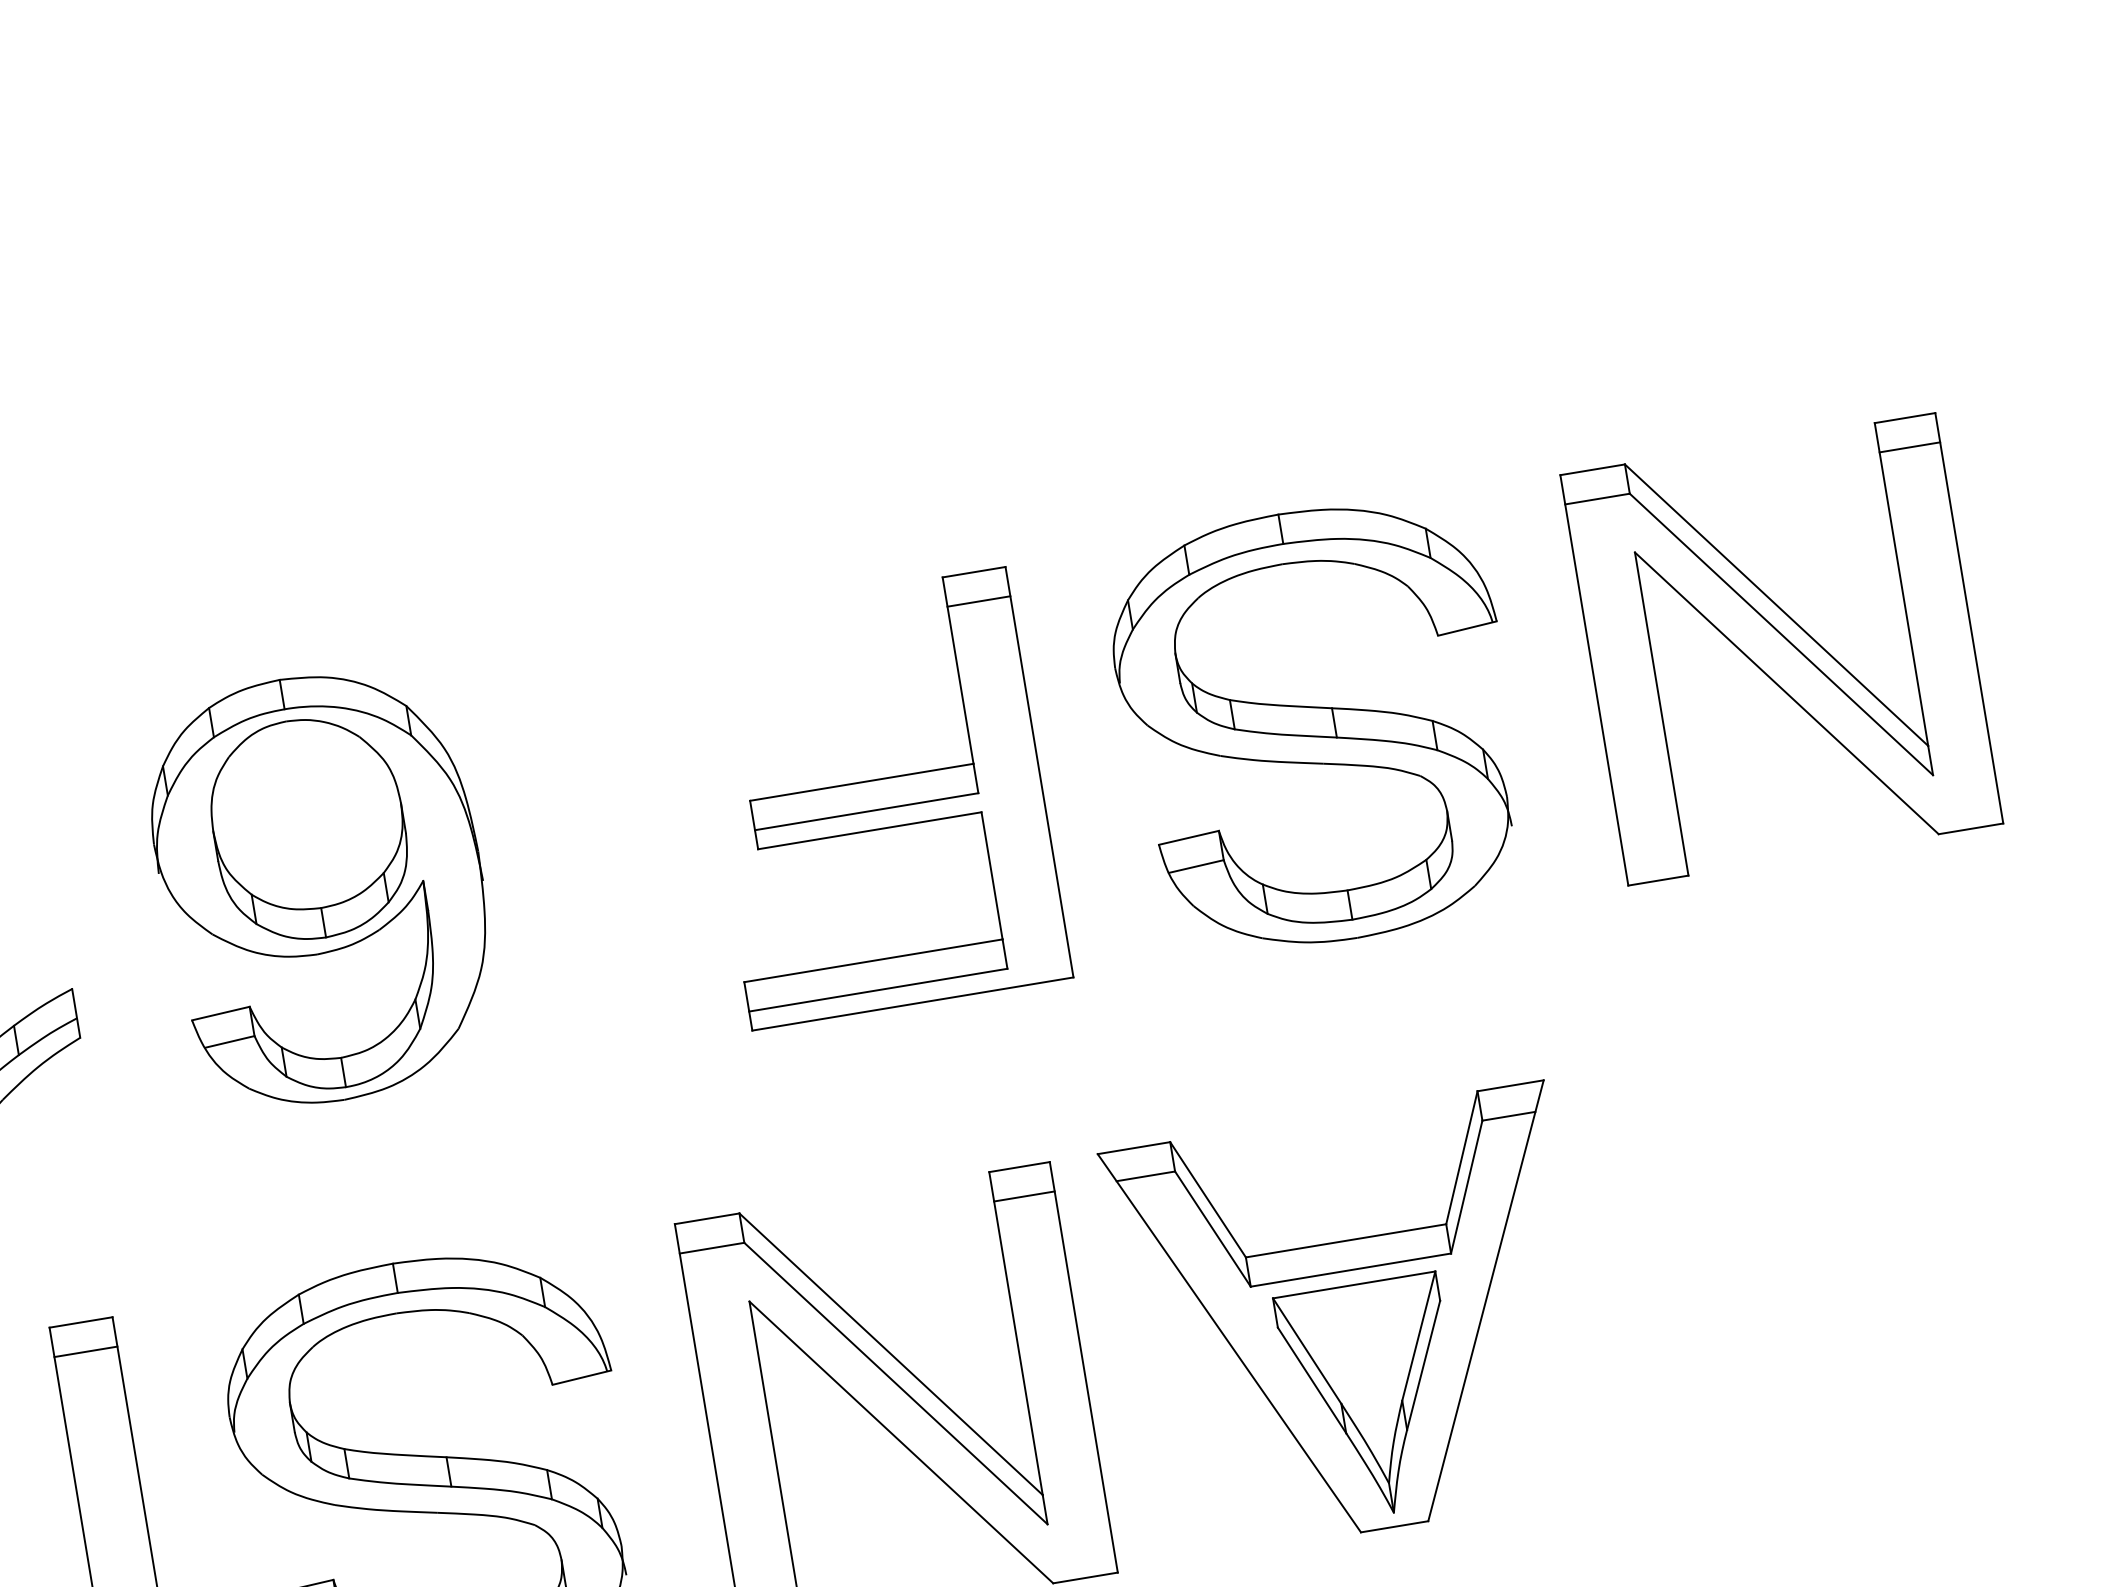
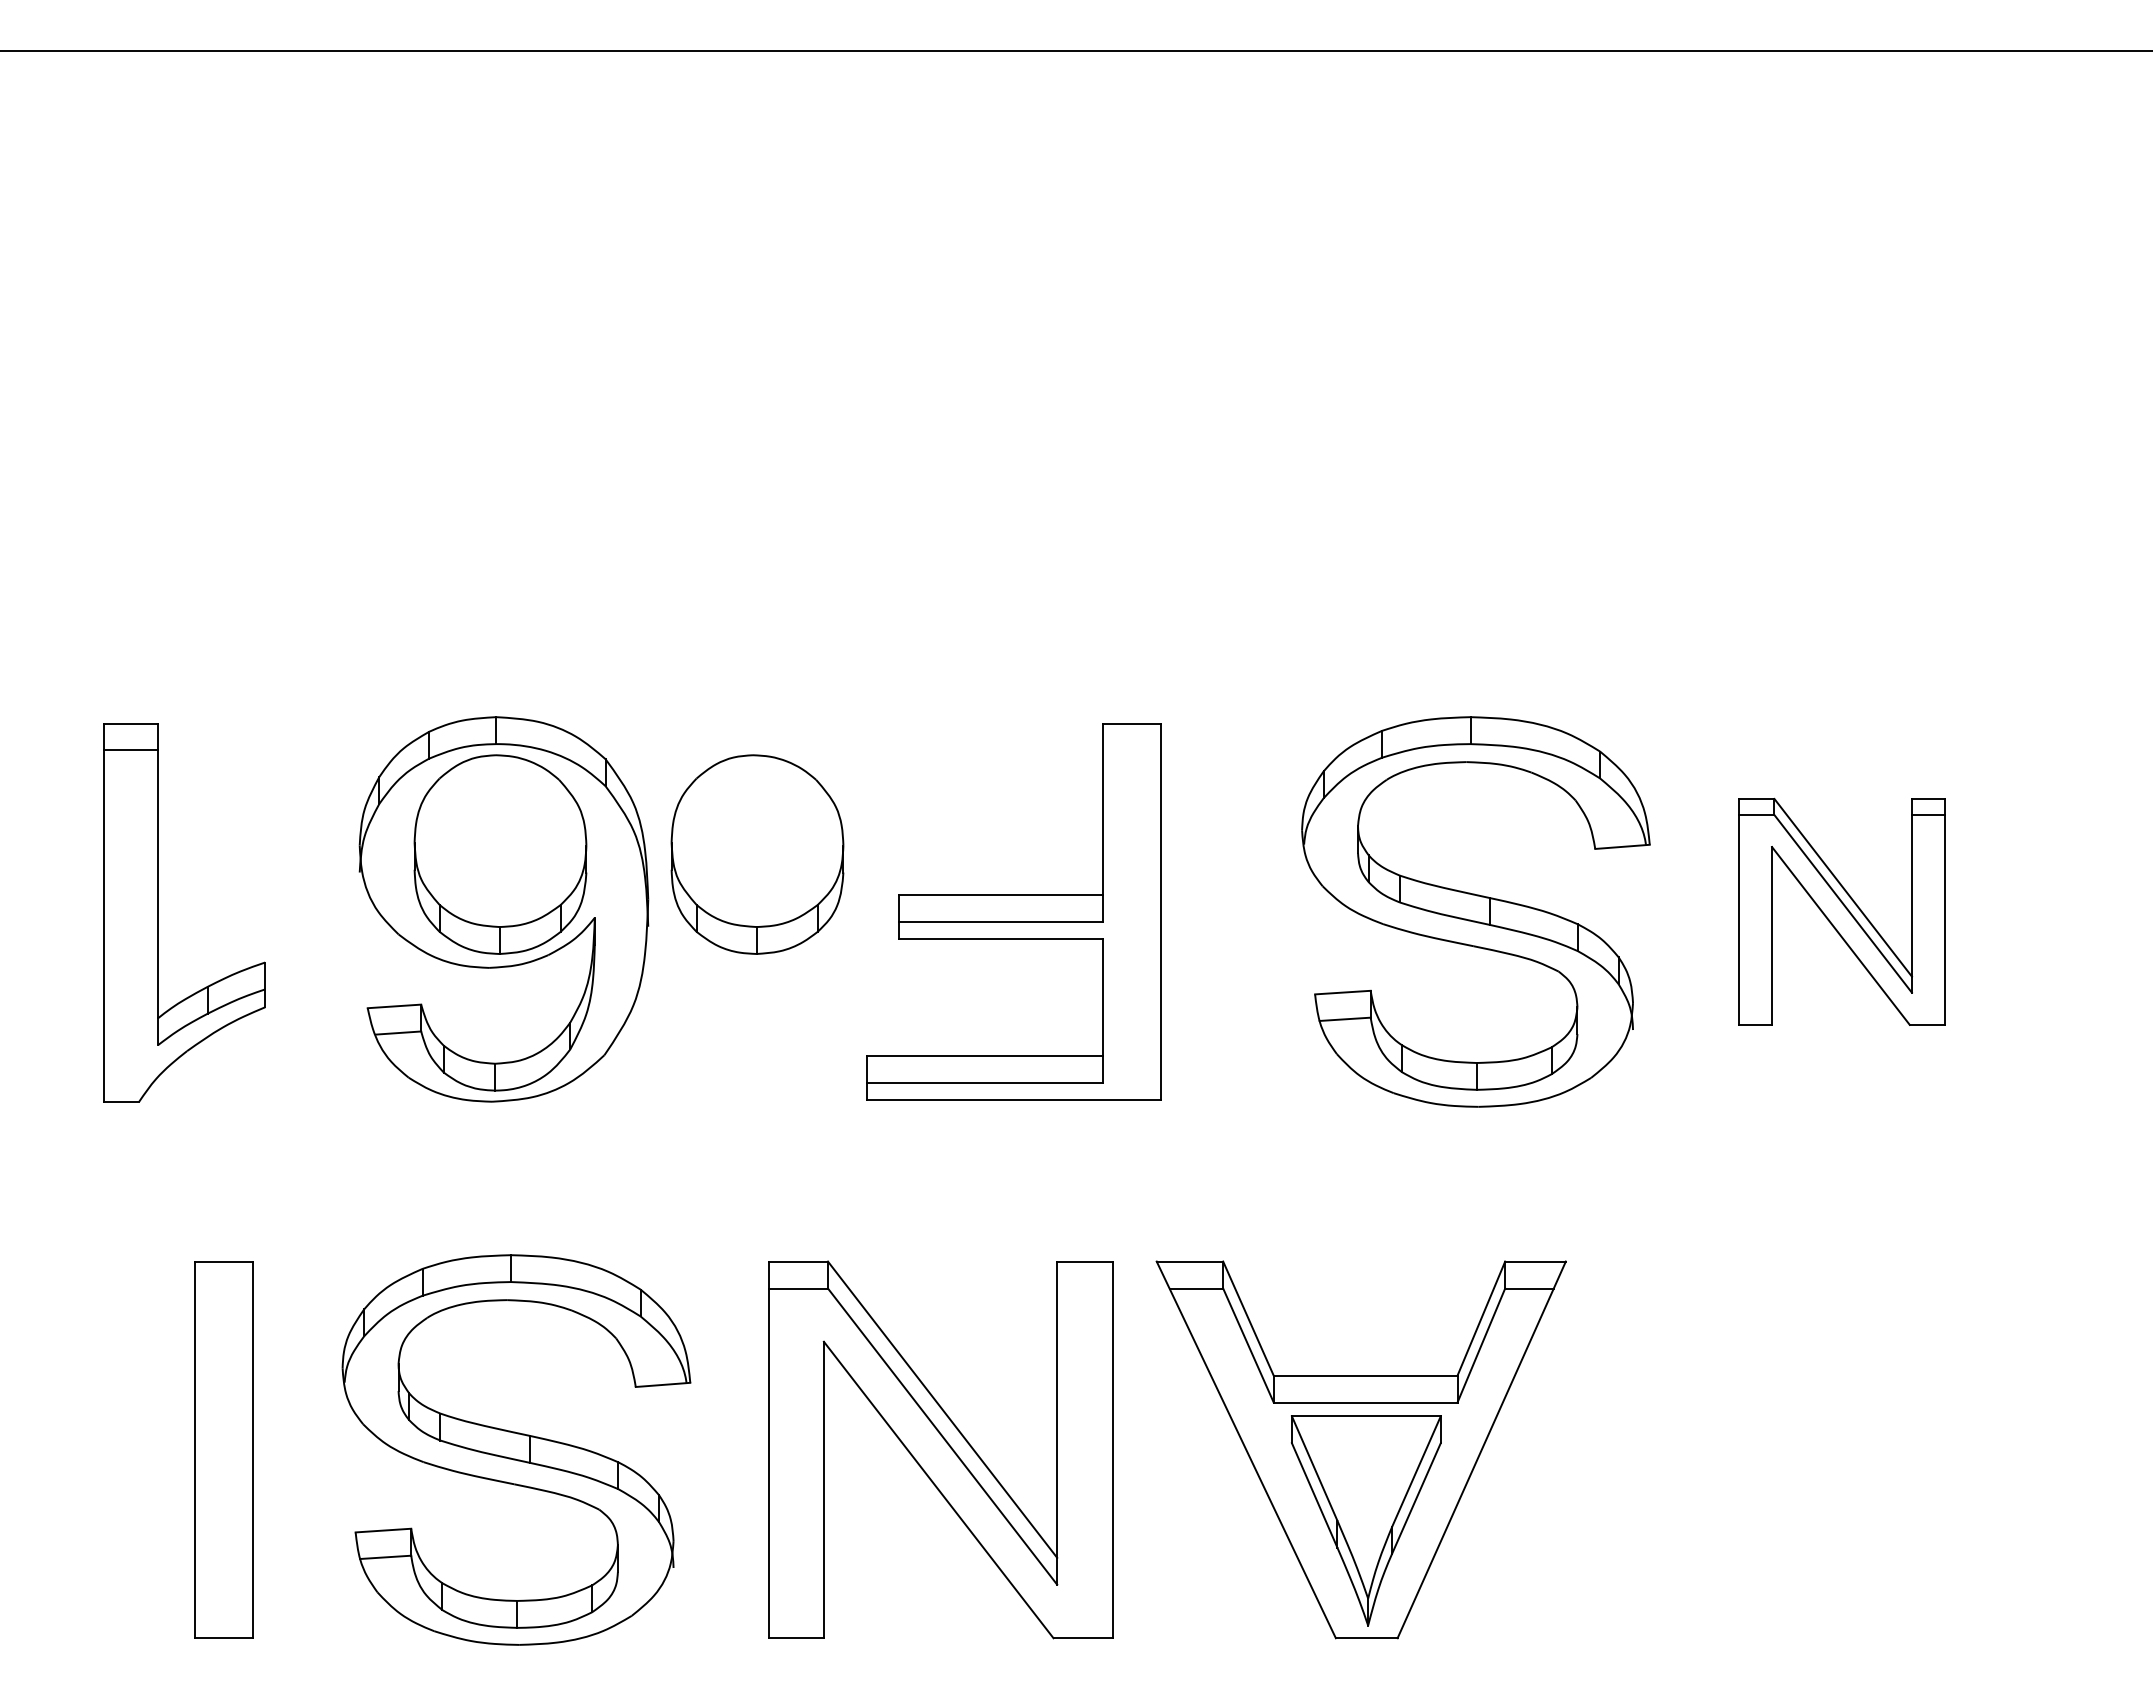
line: (979, 601) -> (1132, 750), removed
part: (1780, 649) -> (1841, 911), size x0.6
part: (1318, 725) -> (1475, 911), moved
part: (589, 782) -> (757, 854), added
line: (1023, 1196) -> (1084, 1288), removed
line: (85, 1351) -> (223, 1288), removed

